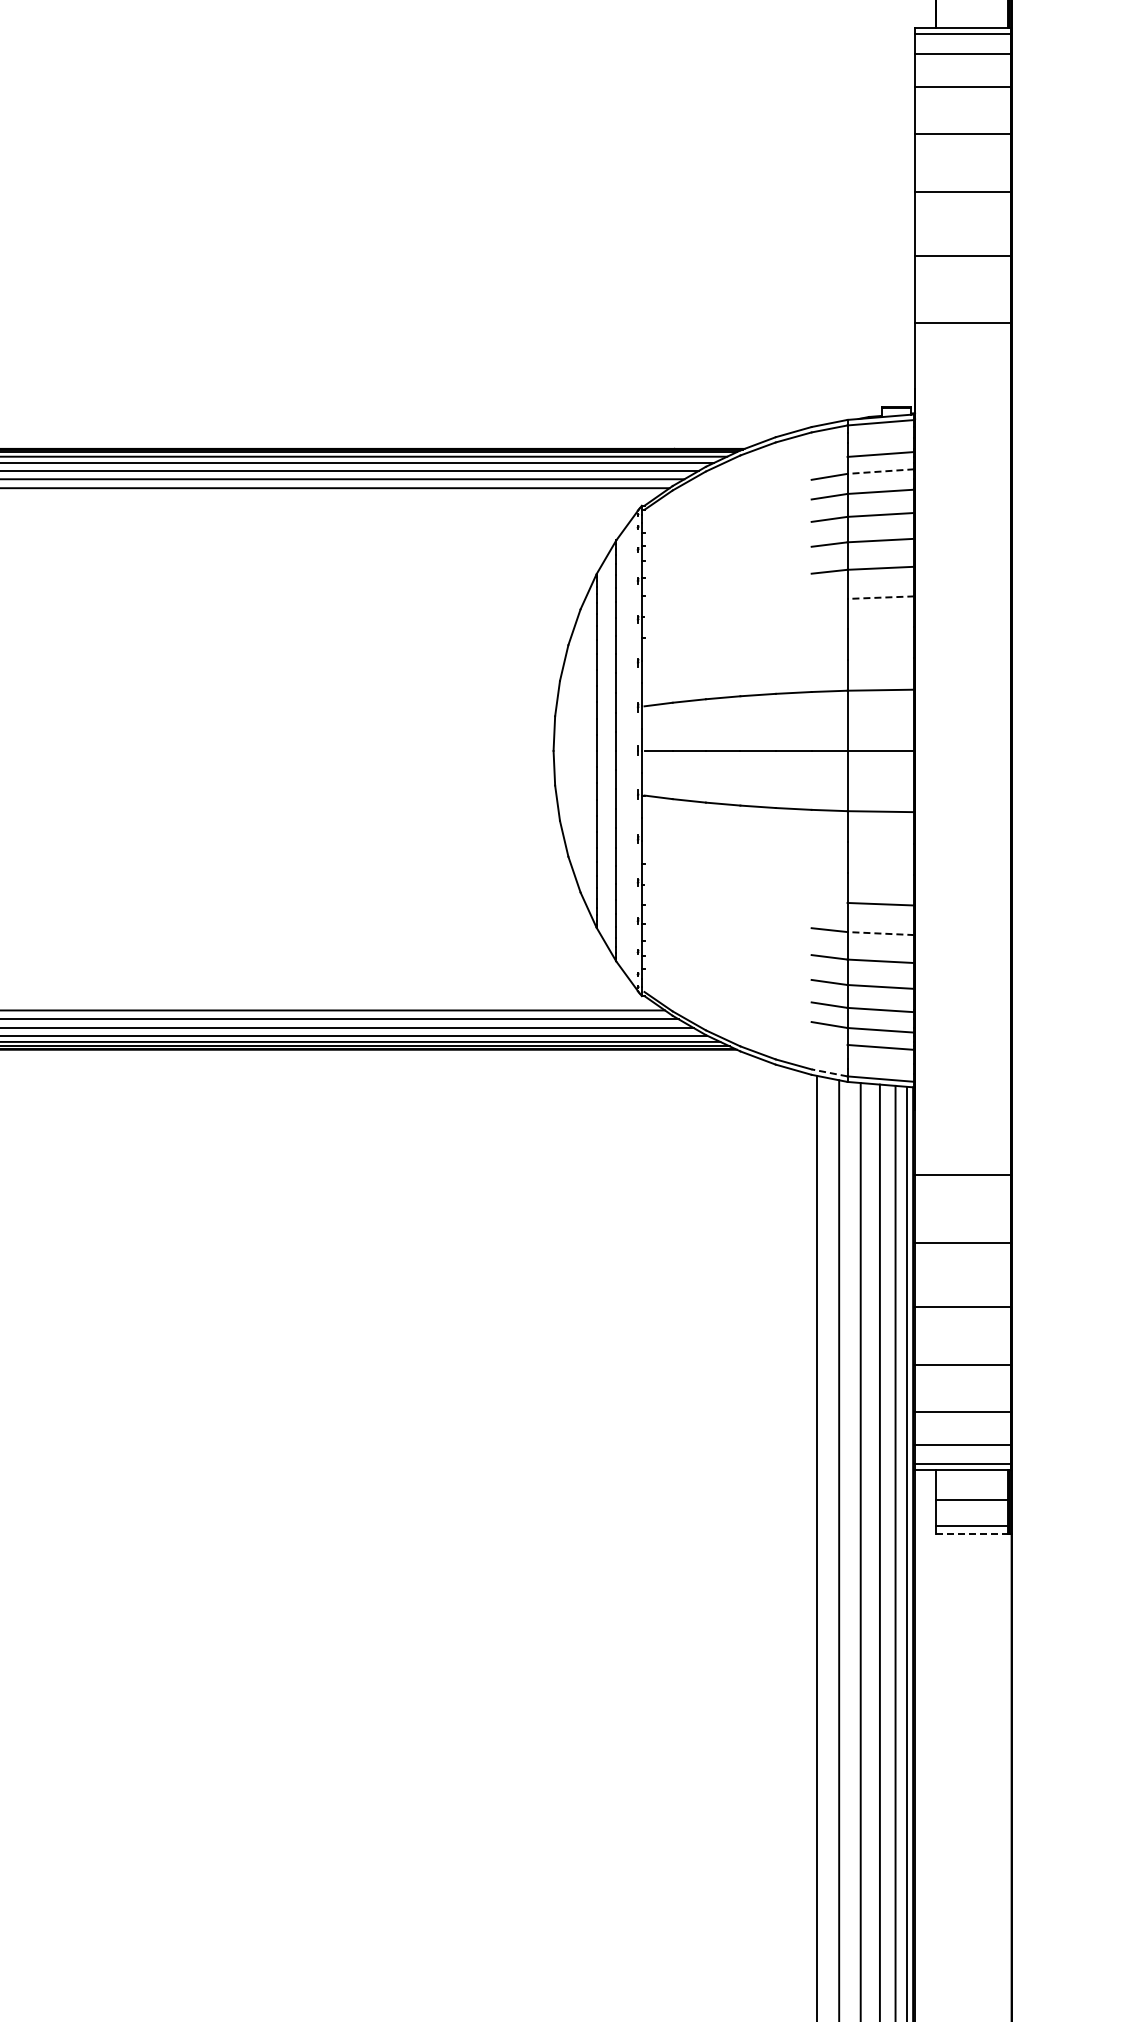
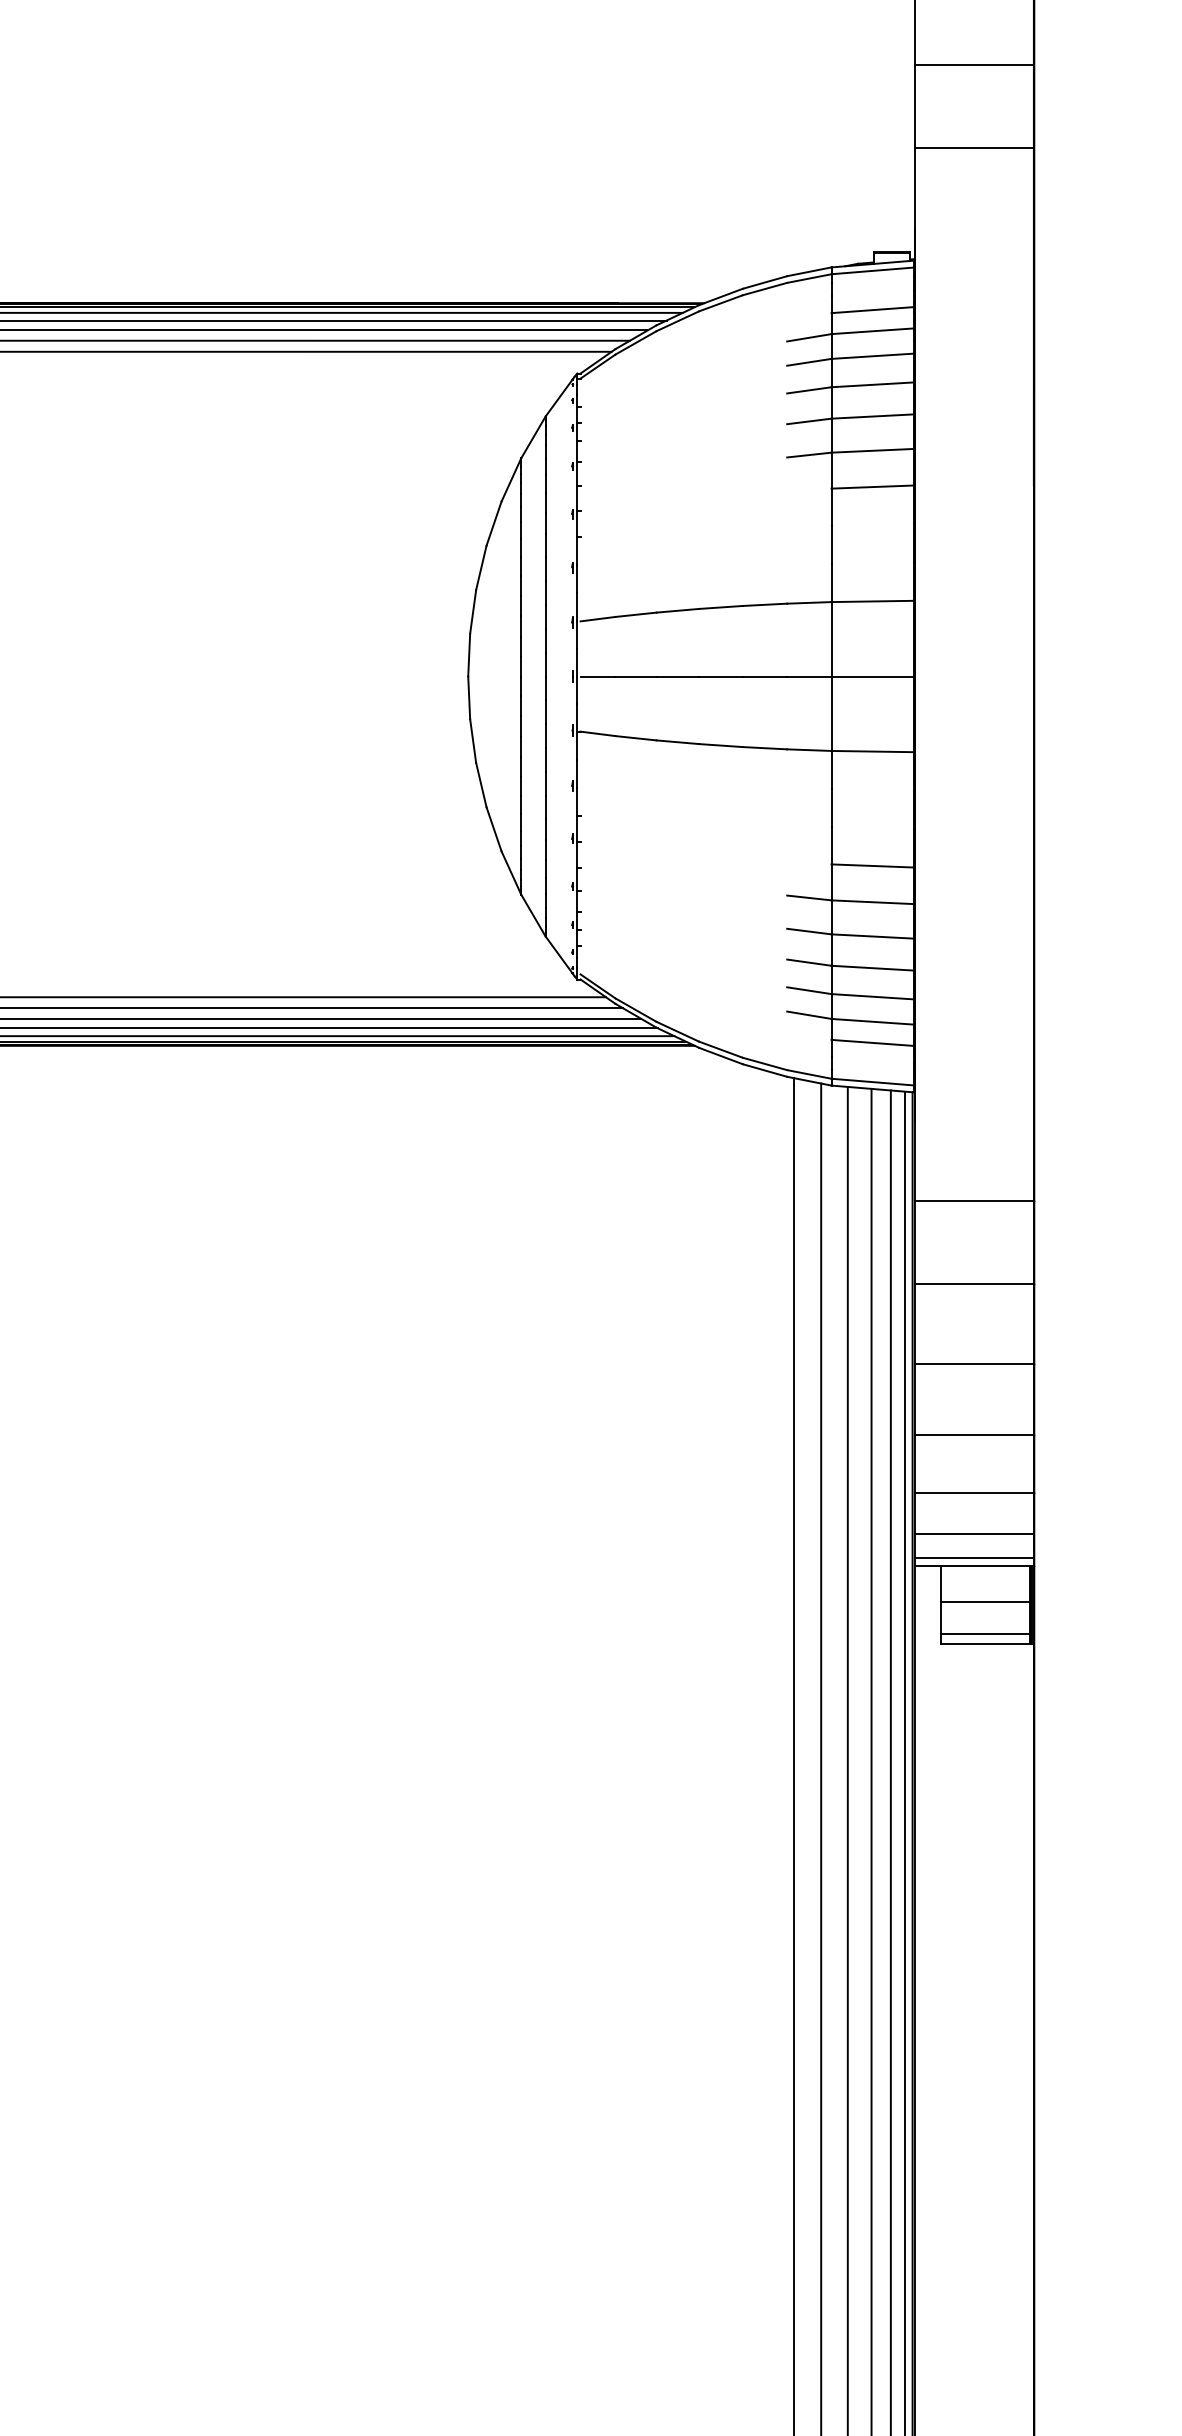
line: (880, 471) -> (872, 331), dashed -> solid
line: (880, 597) -> (872, 486), dashed -> solid
line: (880, 933) -> (872, 902), dashed -> solid
line: (829, 1072) -> (809, 1073), dashed -> solid
line: (972, 1533) -> (985, 1643), dashed -> solid

